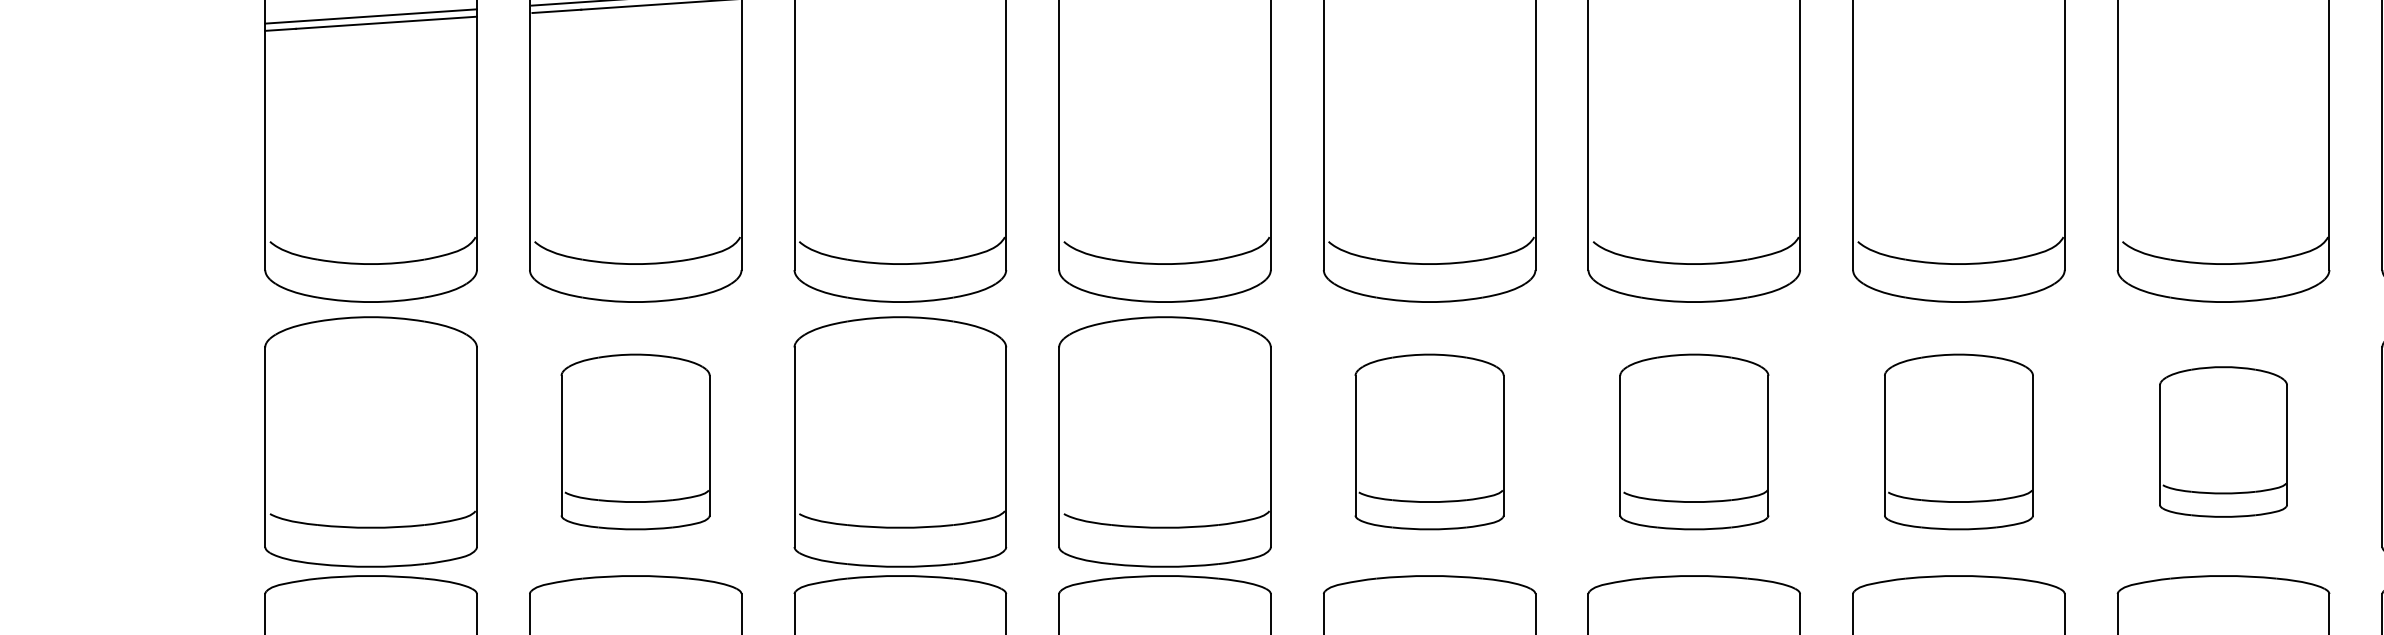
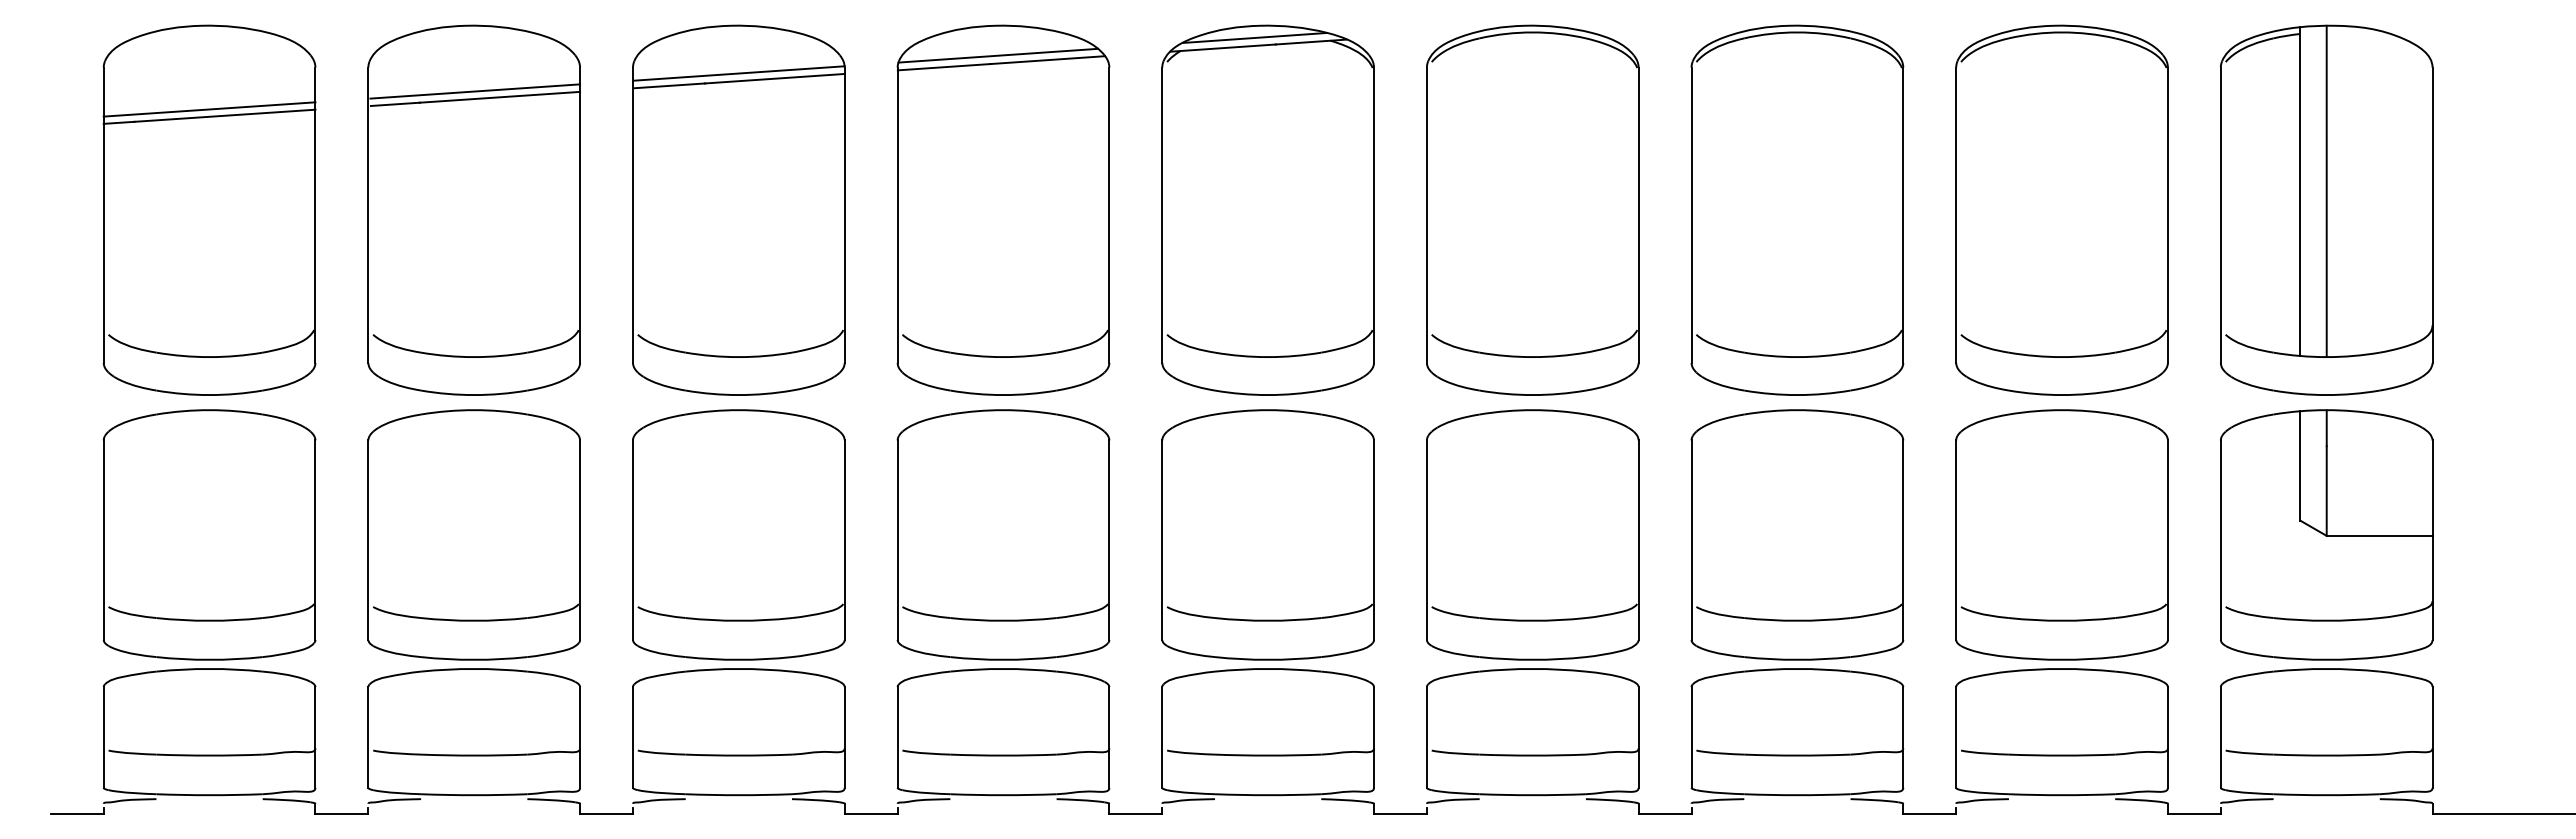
part: (635, 441) -> (473, 534), size x1.43
part: (1429, 441) -> (1267, 534), size x1.43
part: (1694, 441) -> (1532, 534), size x1.43
part: (1959, 441) -> (1797, 534), size x1.43
part: (2223, 441) -> (2061, 534), size x1.67

